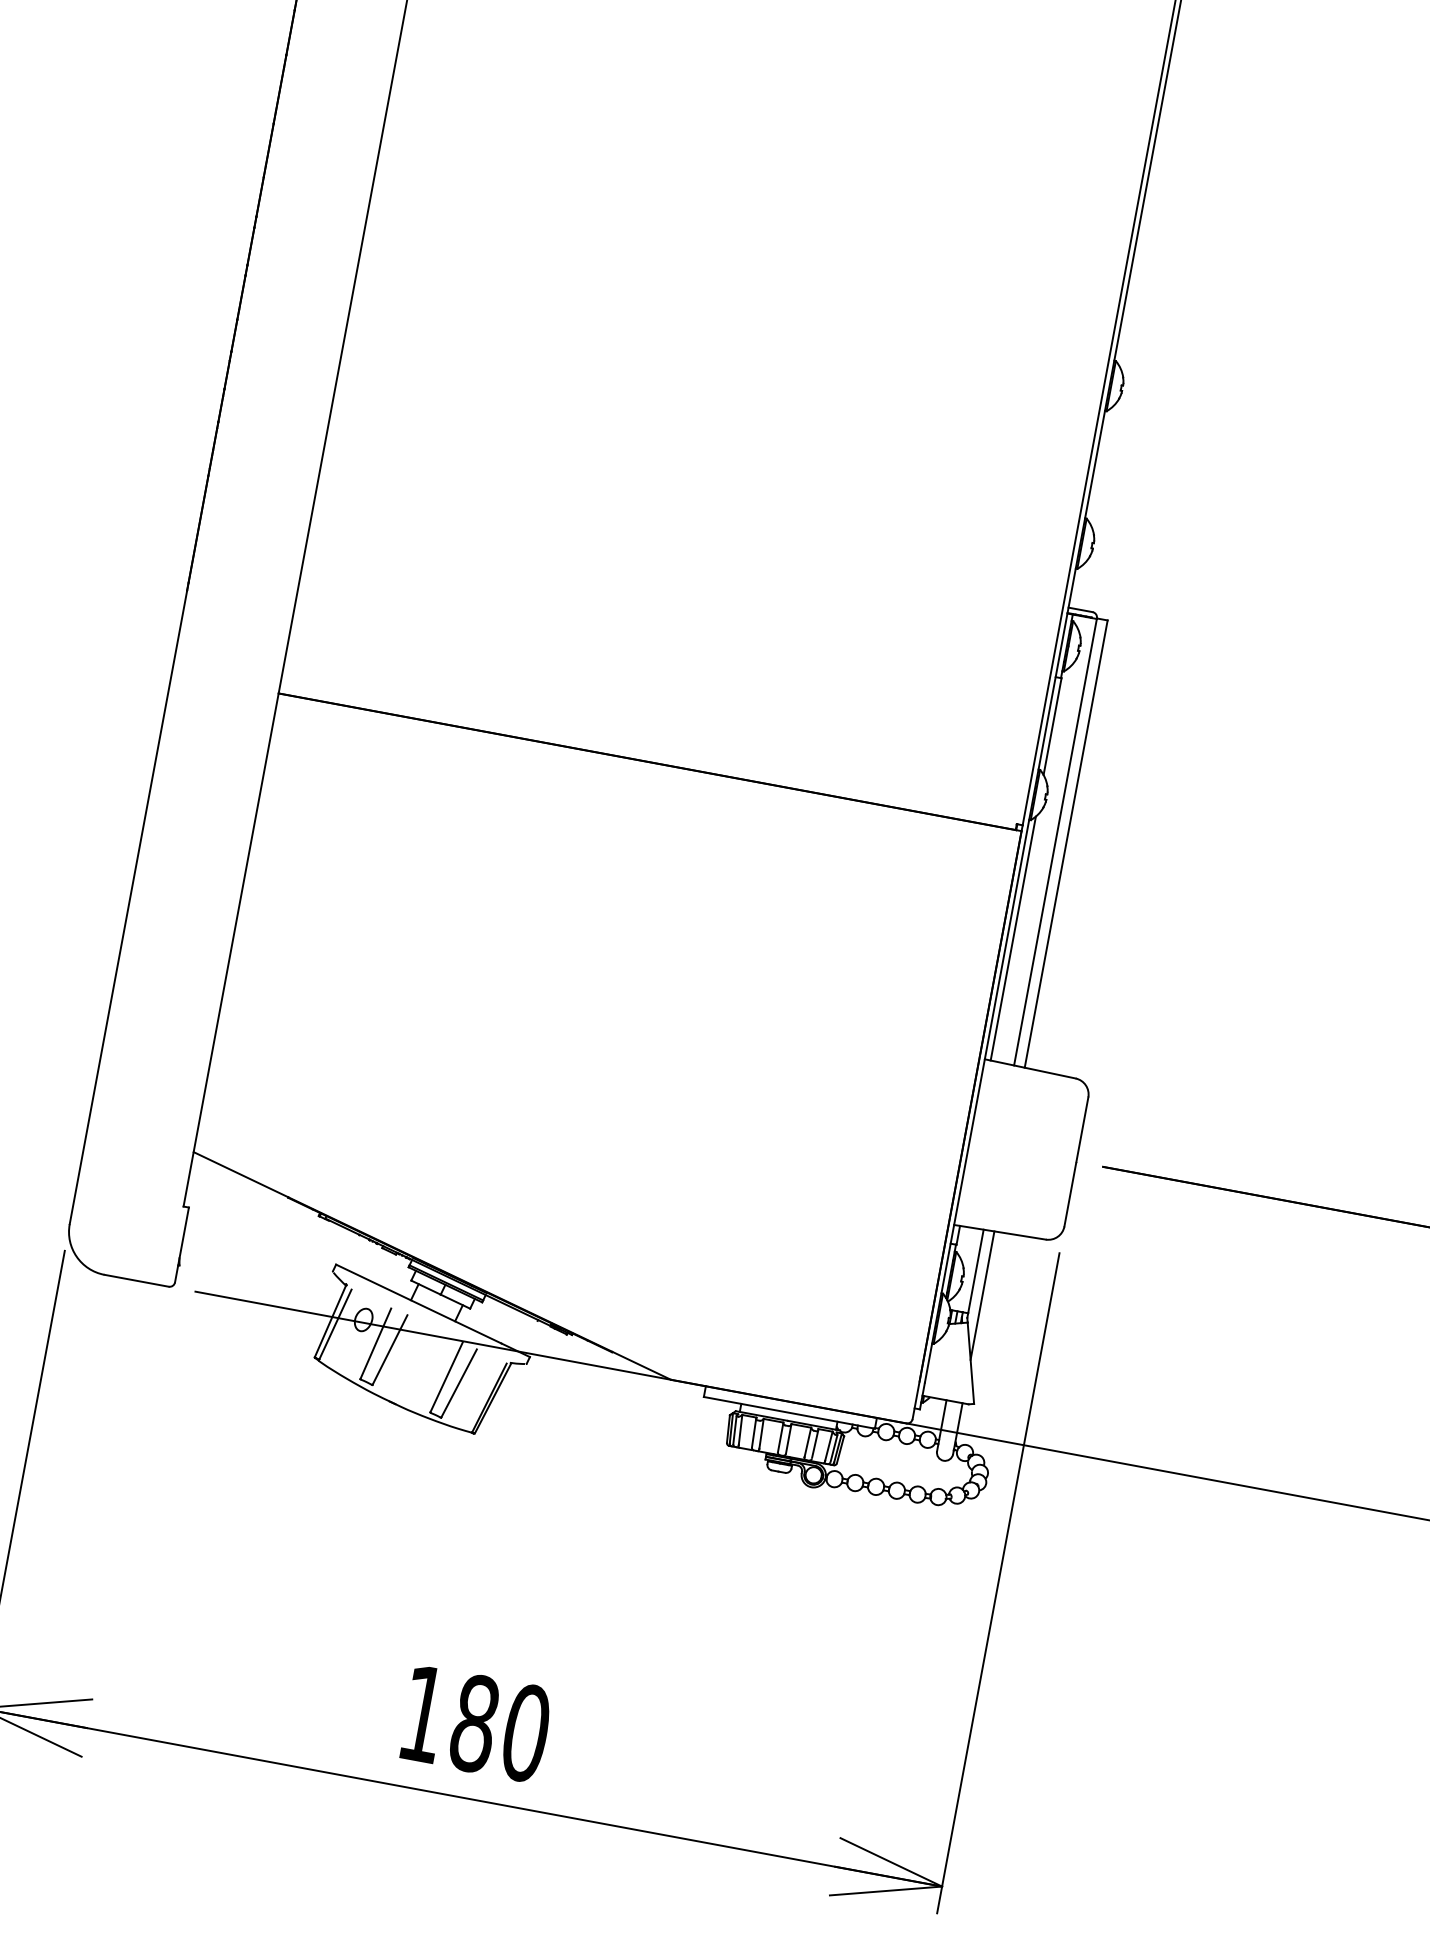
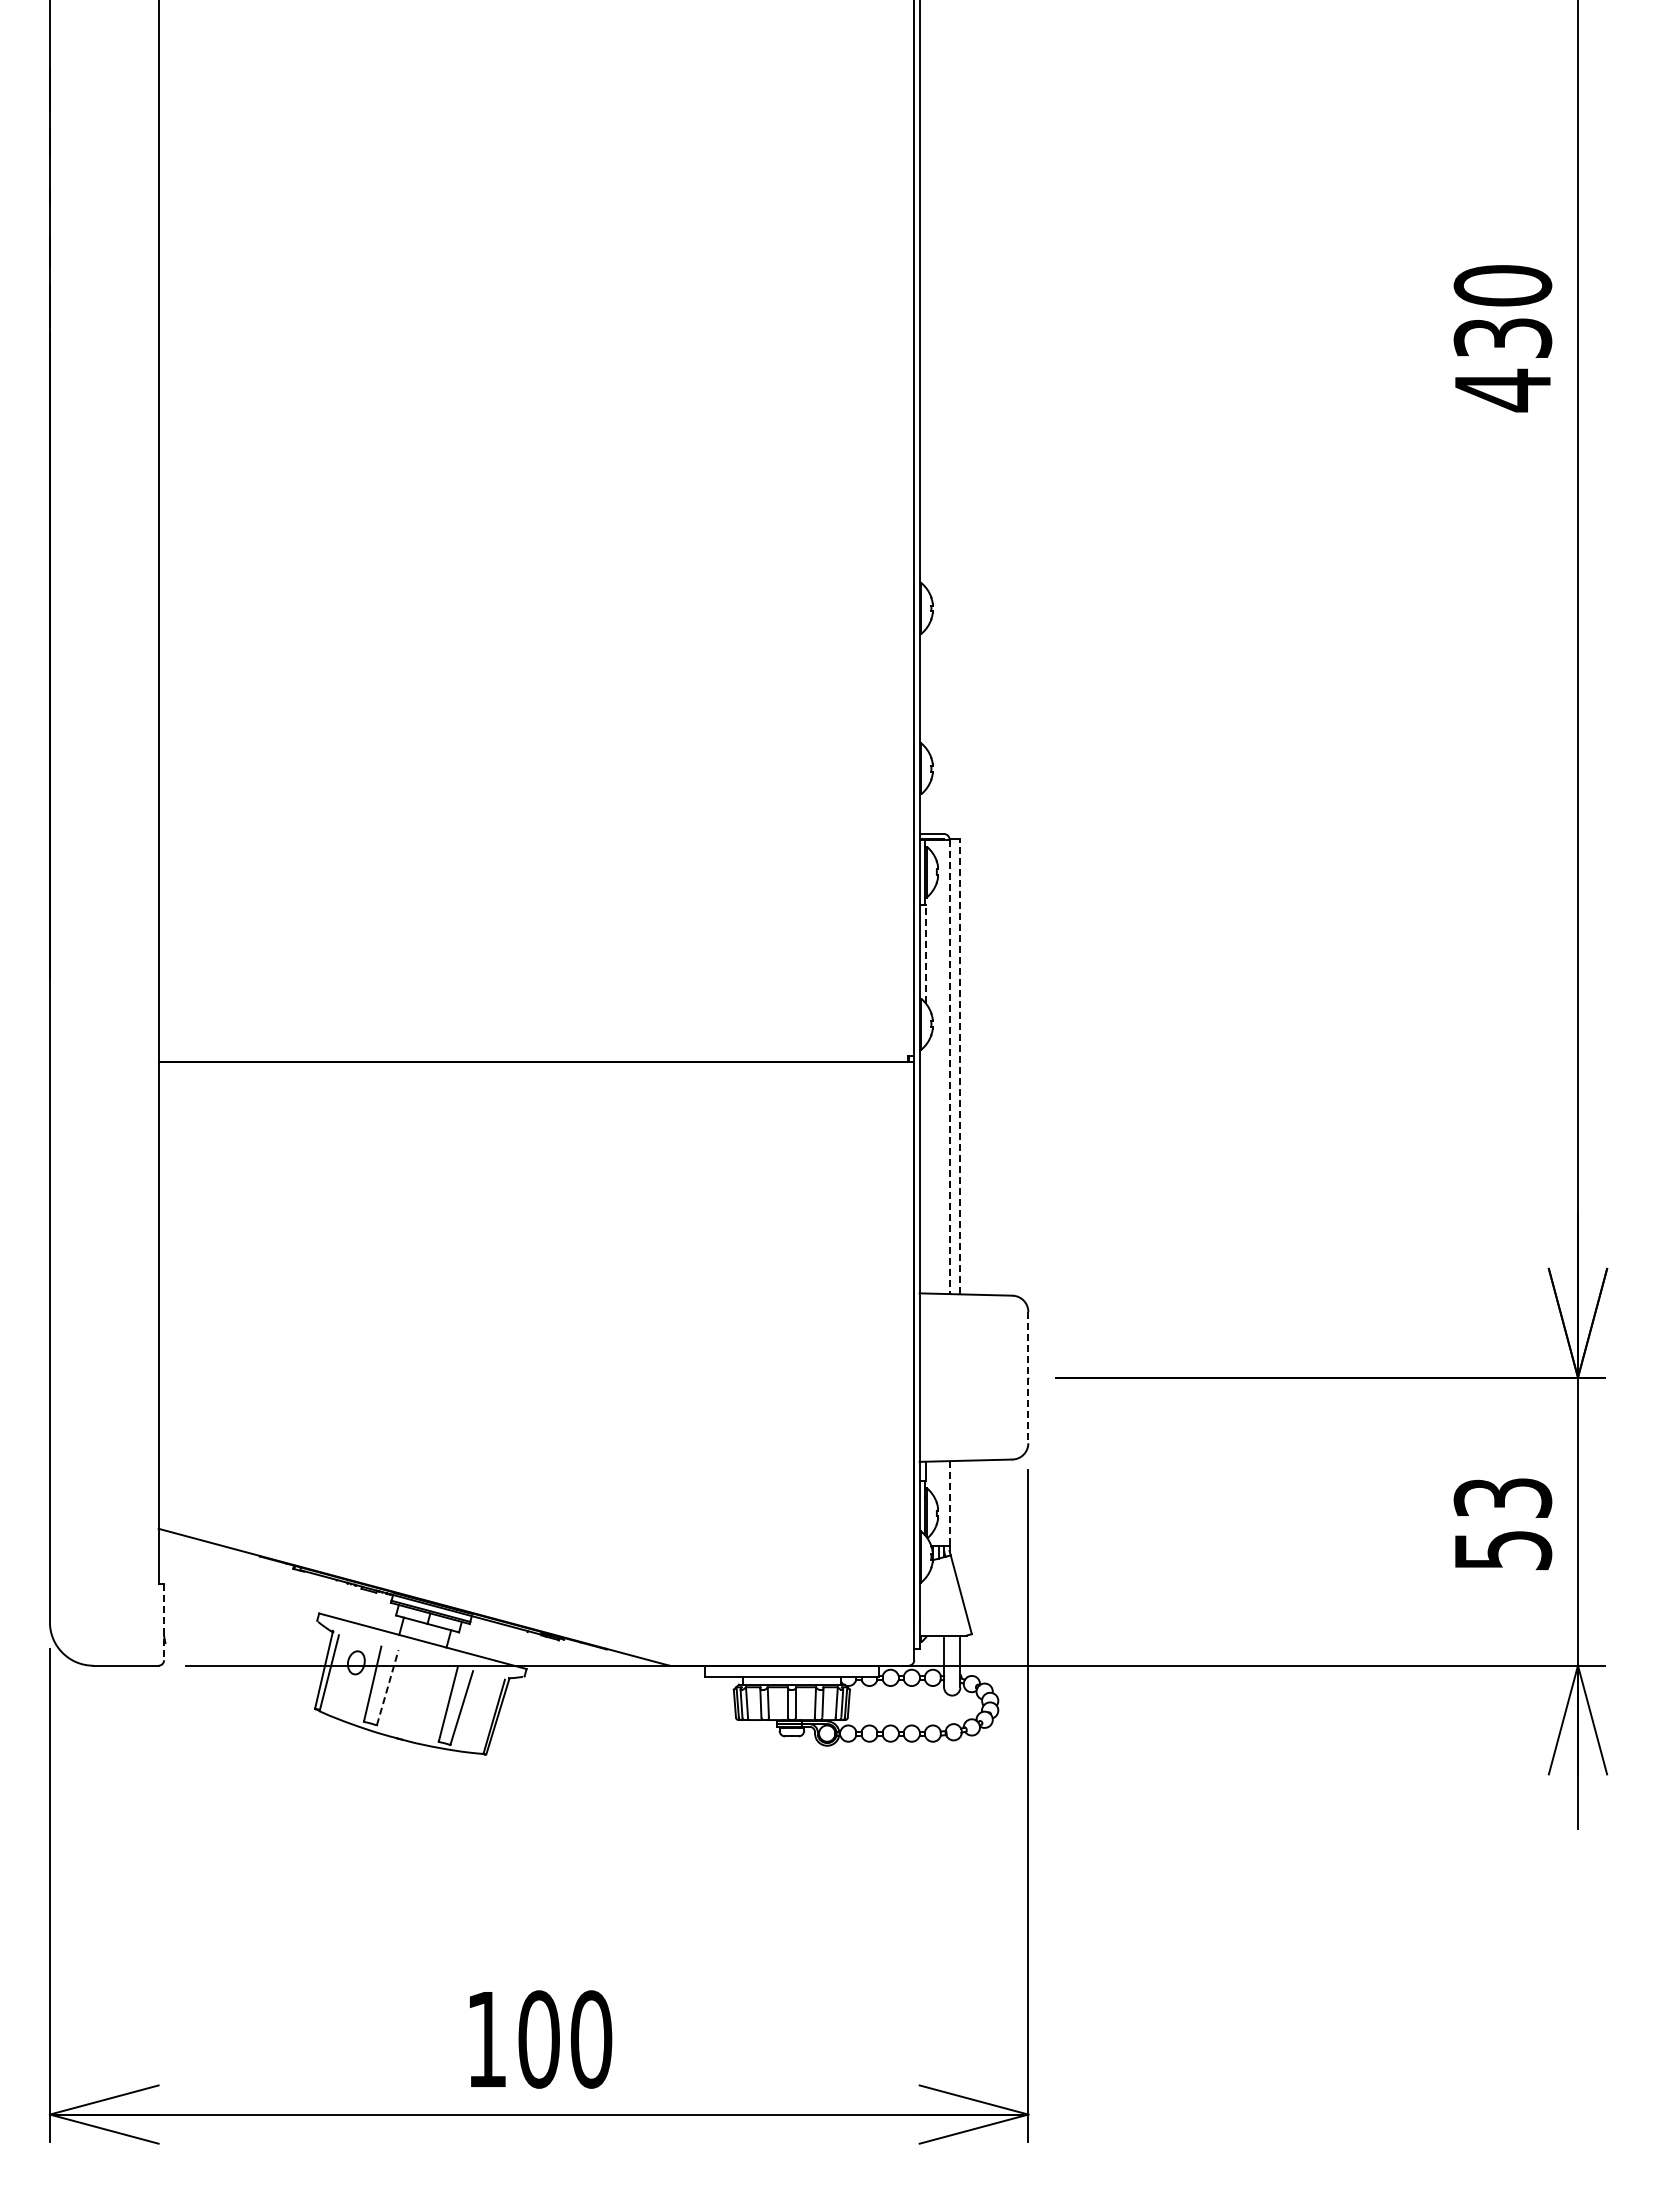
line: (1052, 726) -> (925, 953), solid -> dashed
line: (1055, 842) -> (949, 1067), solid -> dashed
line: (1066, 843) -> (960, 1066), solid -> dashed
line: (1013, 938) -> (925, 1169), removed
line: (1076, 1161) -> (1028, 1377), solid -> dashed
line: (182, 1245) -> (164, 1622), solid -> dashed
line: (975, 1272) -> (949, 1504), solid -> dashed
line: (982, 1294) -> (960, 1525), removed
line: (389, 1349) -> (387, 1687), solid -> dashed
text: (474, 1723) -> (538, 2039), 180 -> 100

